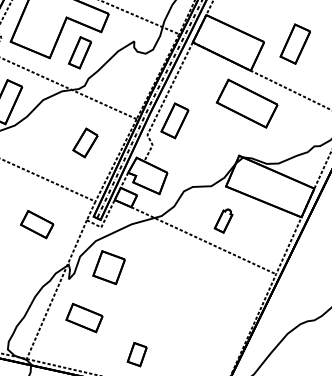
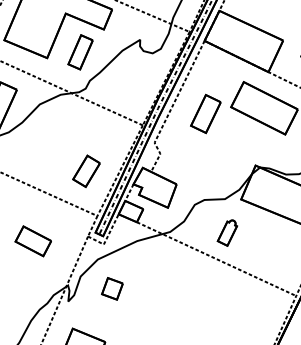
part: (174, 120) -> (205, 113), moved
part: (85, 142) -> (86, 170), moved
part: (223, 220) -> (227, 232), moved
part: (108, 267) -> (111, 288), size x0.6

